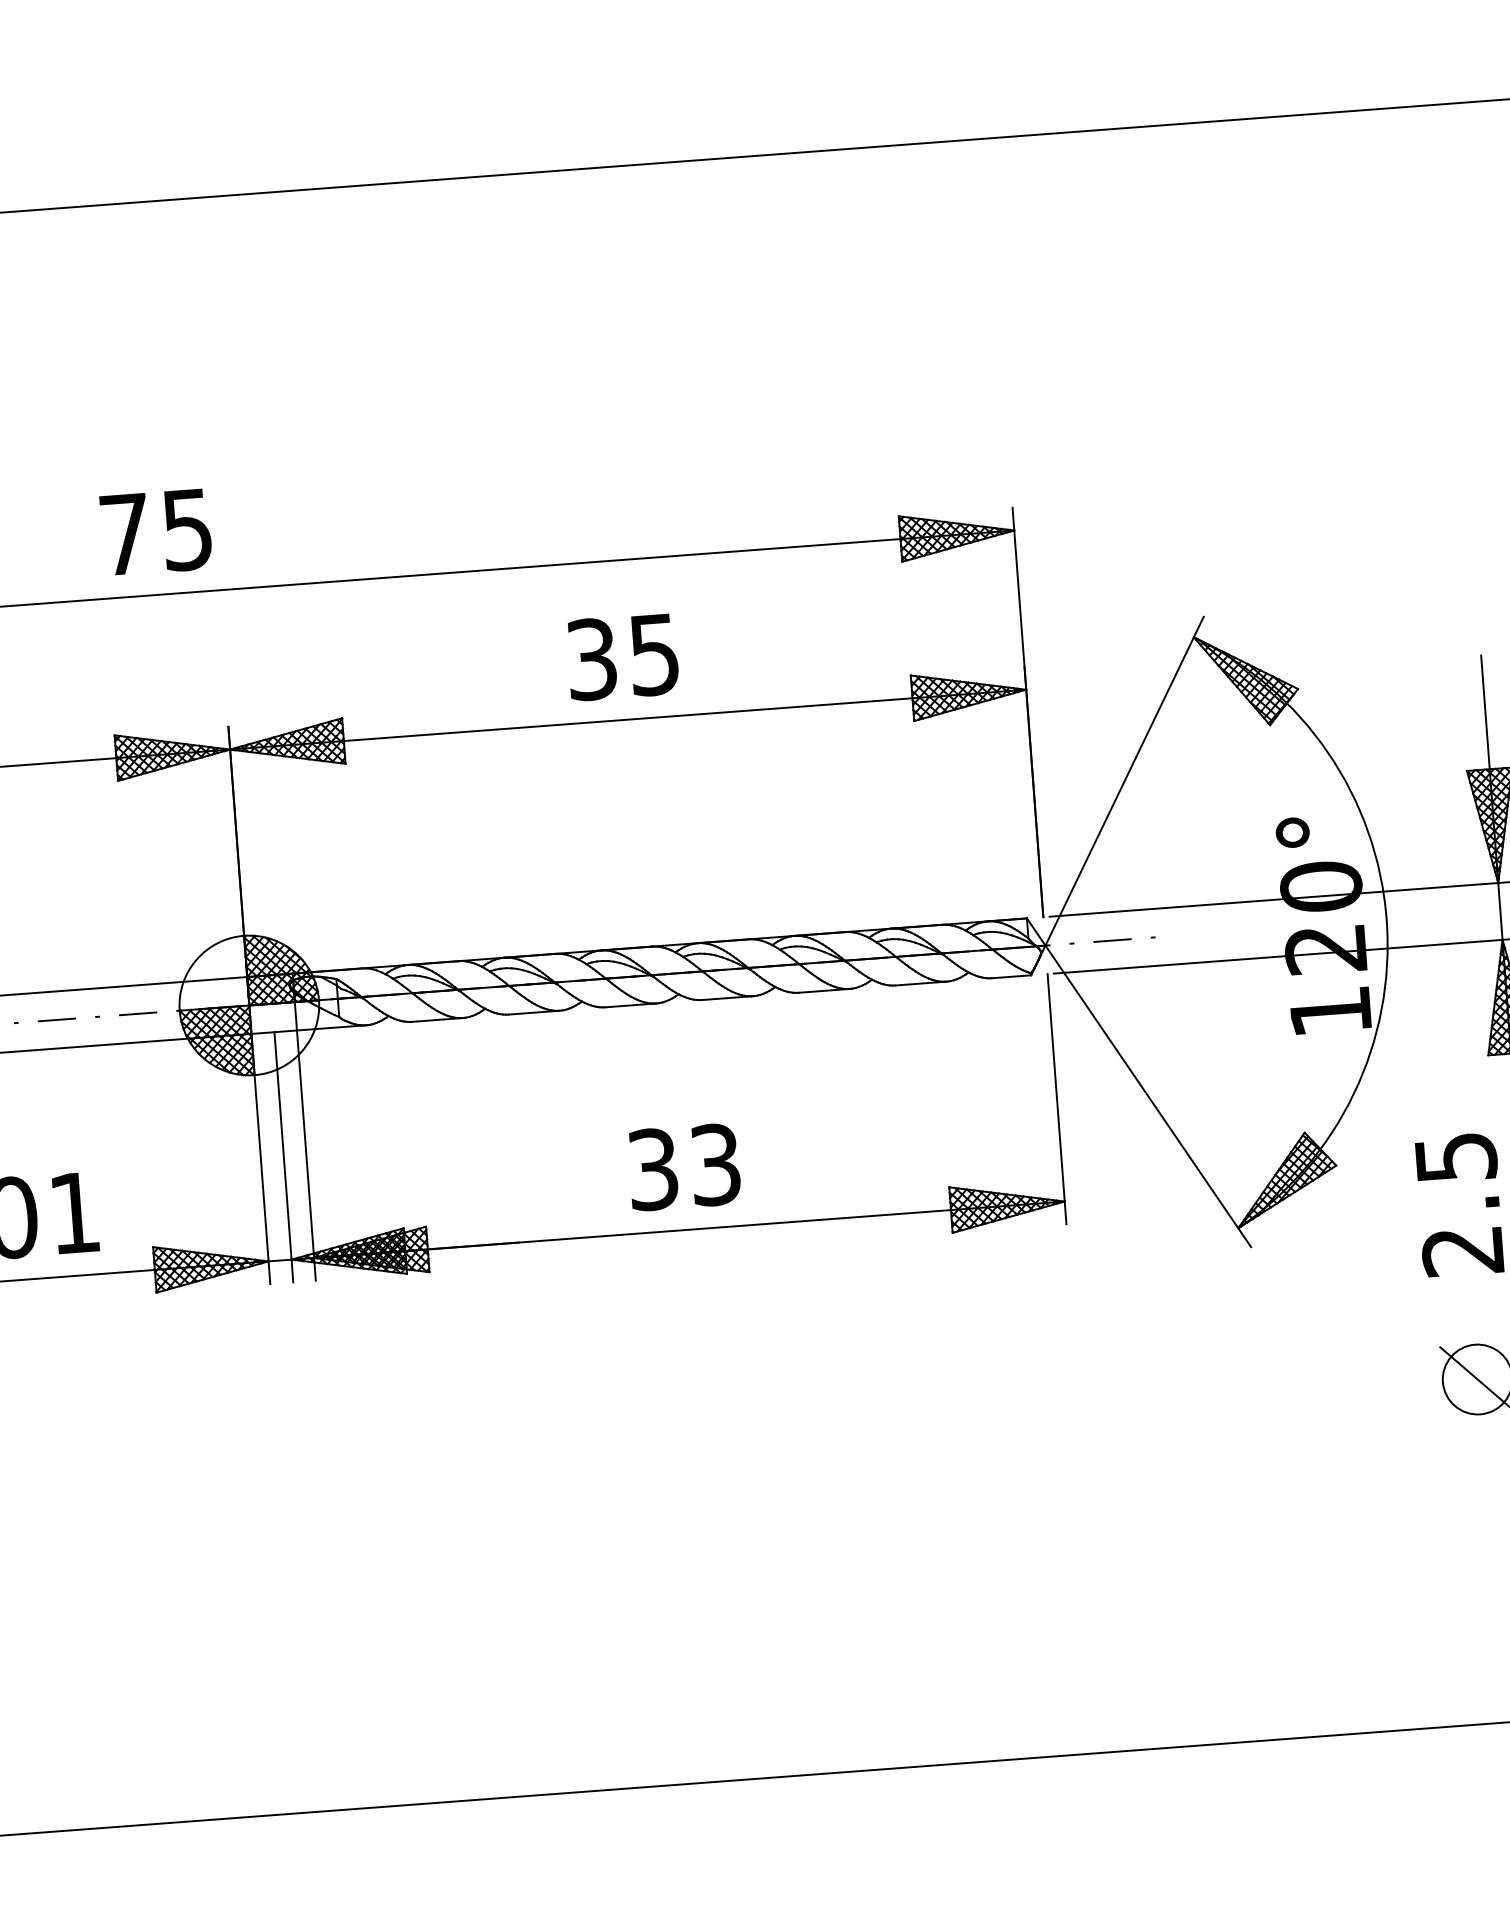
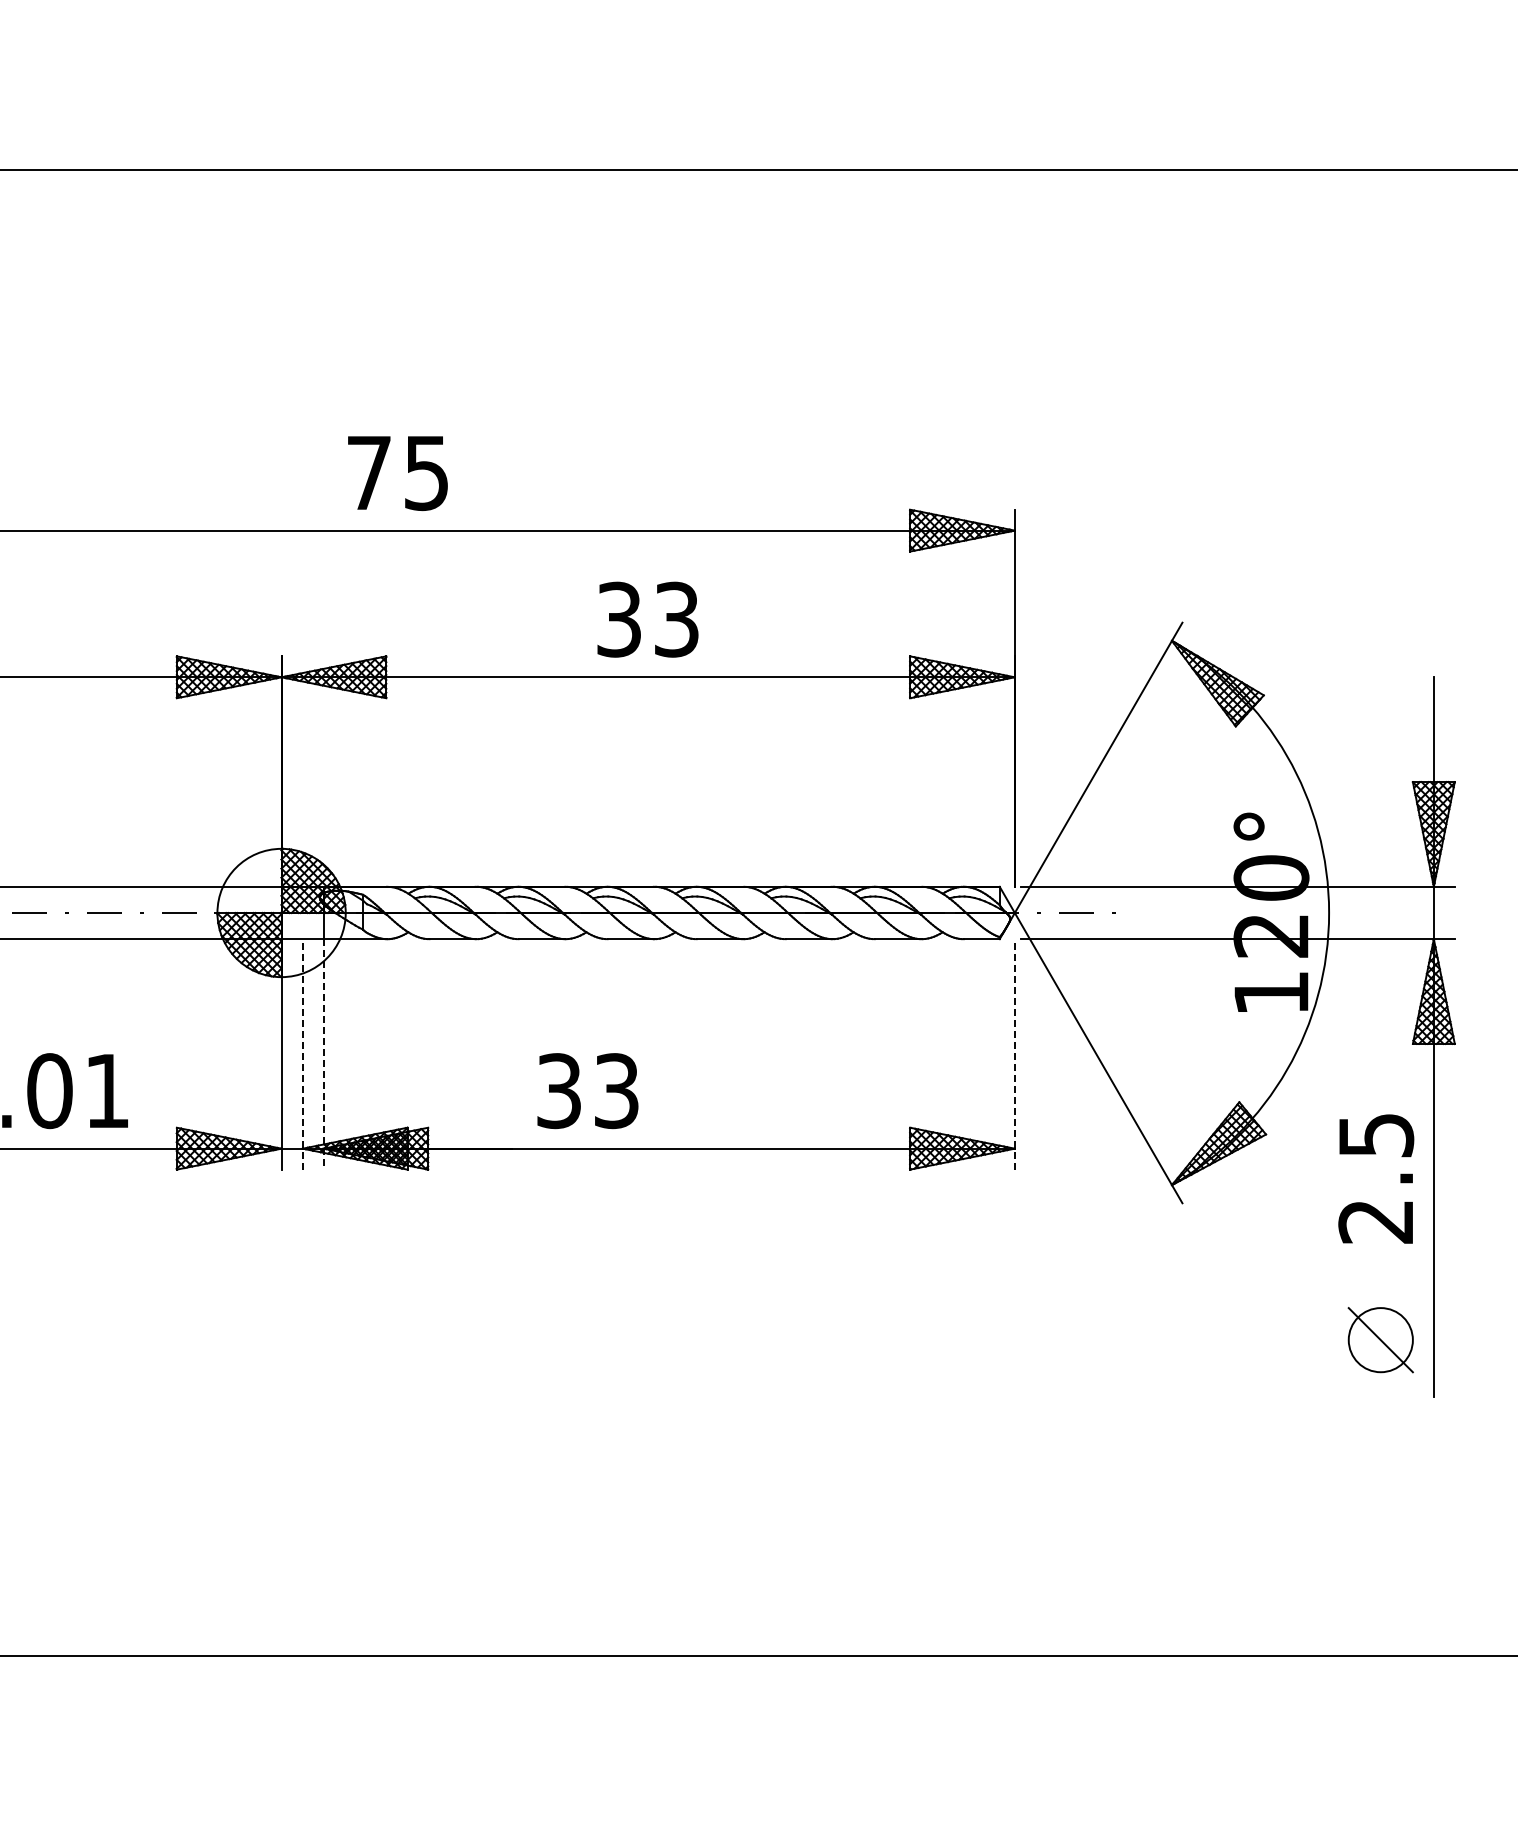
text: (155, 532) -> (397, 473), moved
text: (654, 654) -> (676, 619), 35 -> 33
line: (1056, 1098) -> (1014, 1053), solid -> dashed
line: (306, 1155) -> (323, 1054), solid -> dashed
line: (283, 1156) -> (302, 1053), solid -> dashed
text: (684, 1167) -> (587, 1091), moved

